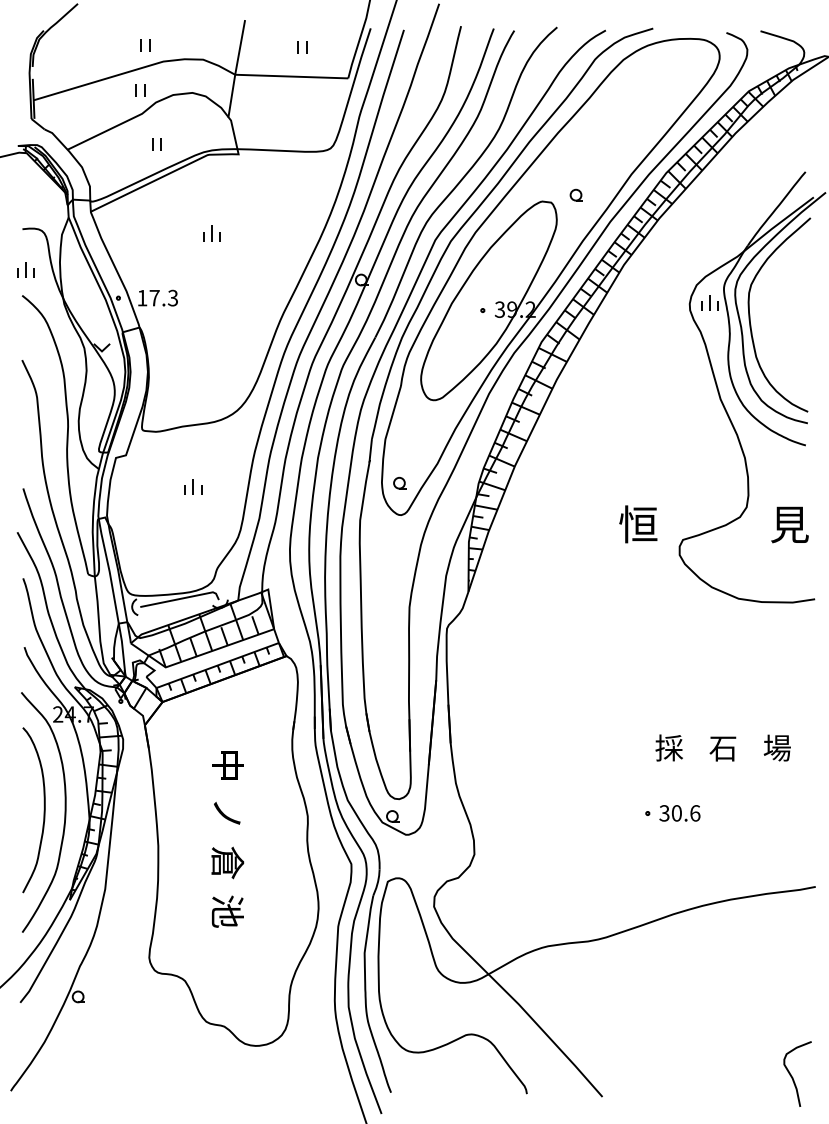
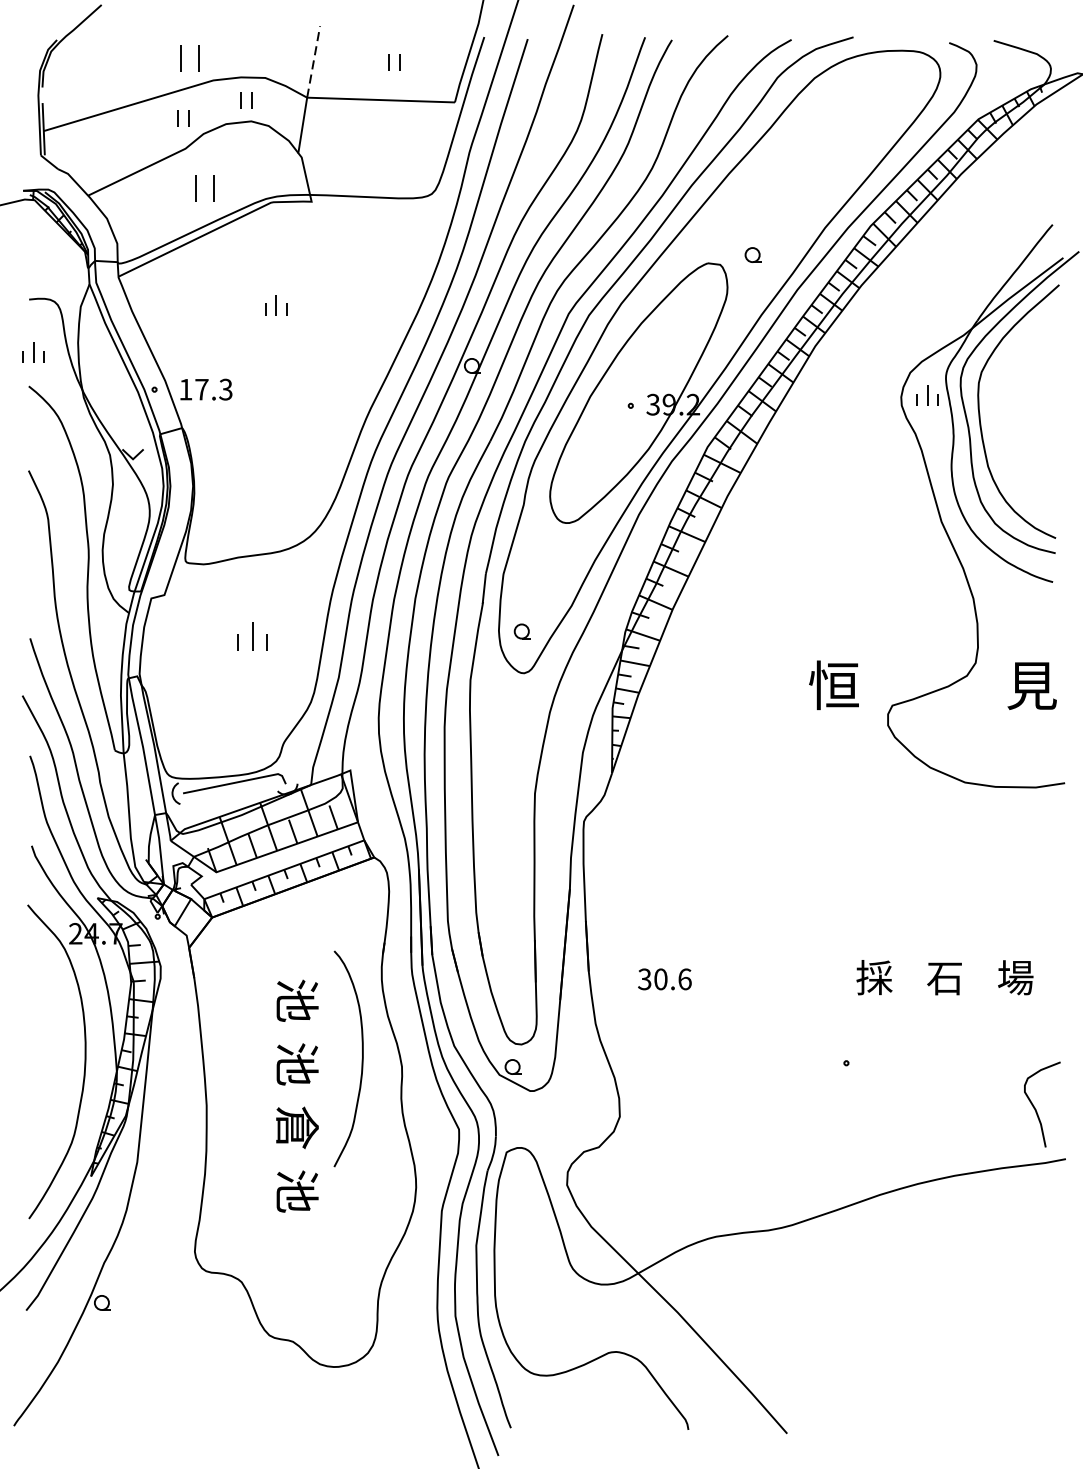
part: (145, 45) -> (189, 59), size x1.6
line: (240, 47) -> (314, 62), solid -> dashed
part: (188, 76) -> (246, 99), added
part: (156, 144) -> (204, 188), size x1.6
part: (193, 486) -> (252, 635), size x1.4
text: (227, 765) -> (297, 1000), 中 -> 池
curve: (43, 810) -> (361, 1059), moved
text: (679, 813) -> (664, 979), moved
text: (227, 814) -> (297, 1064), ノ -> 池
curve: (793, 1077) -> (1036, 1108), moved

